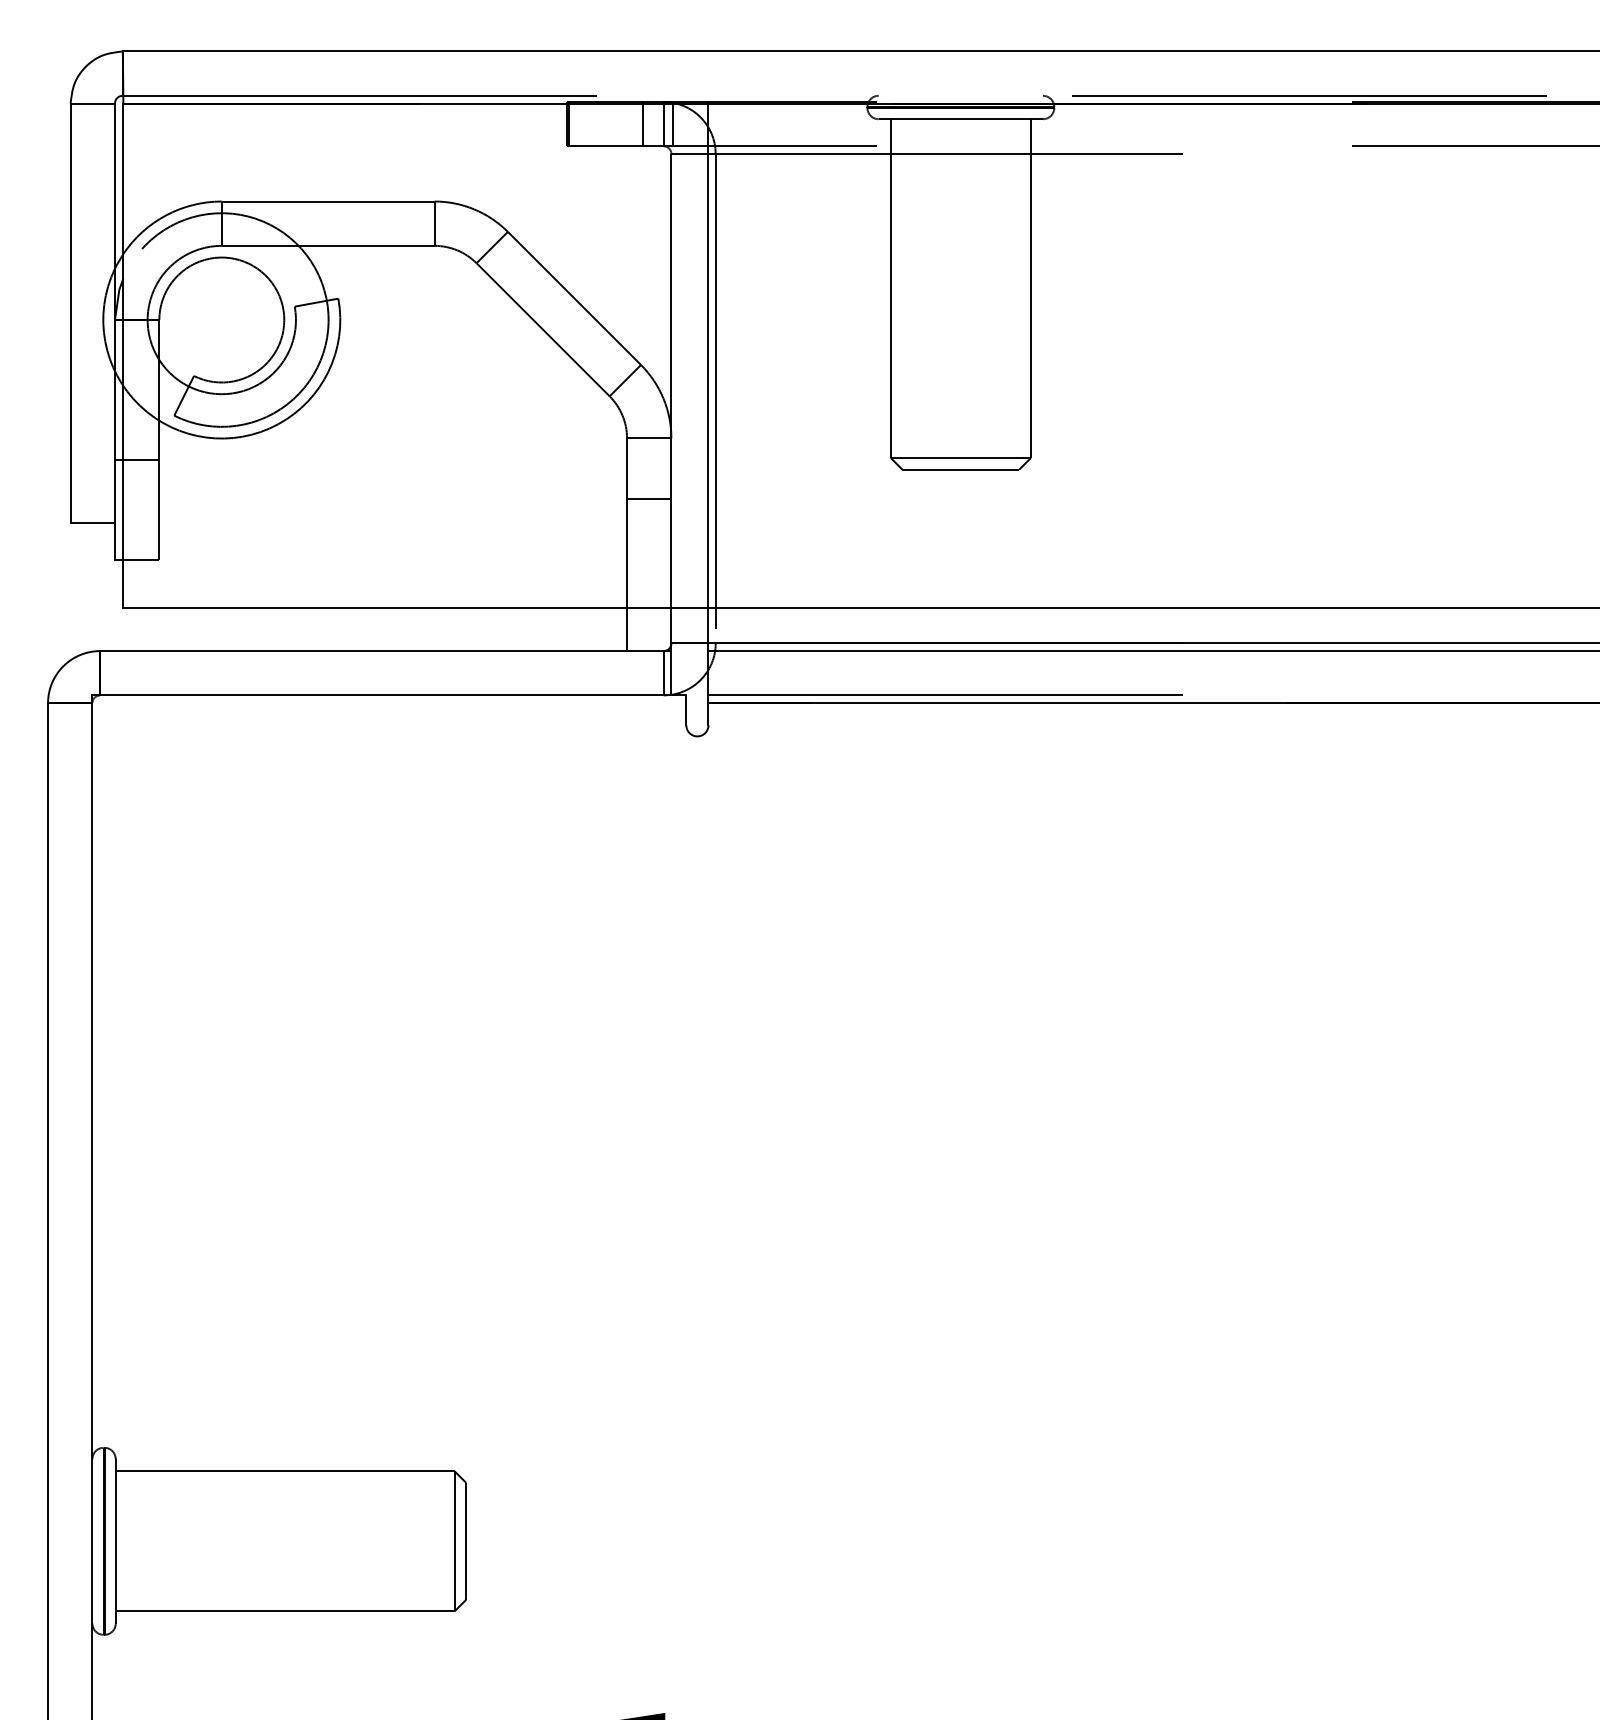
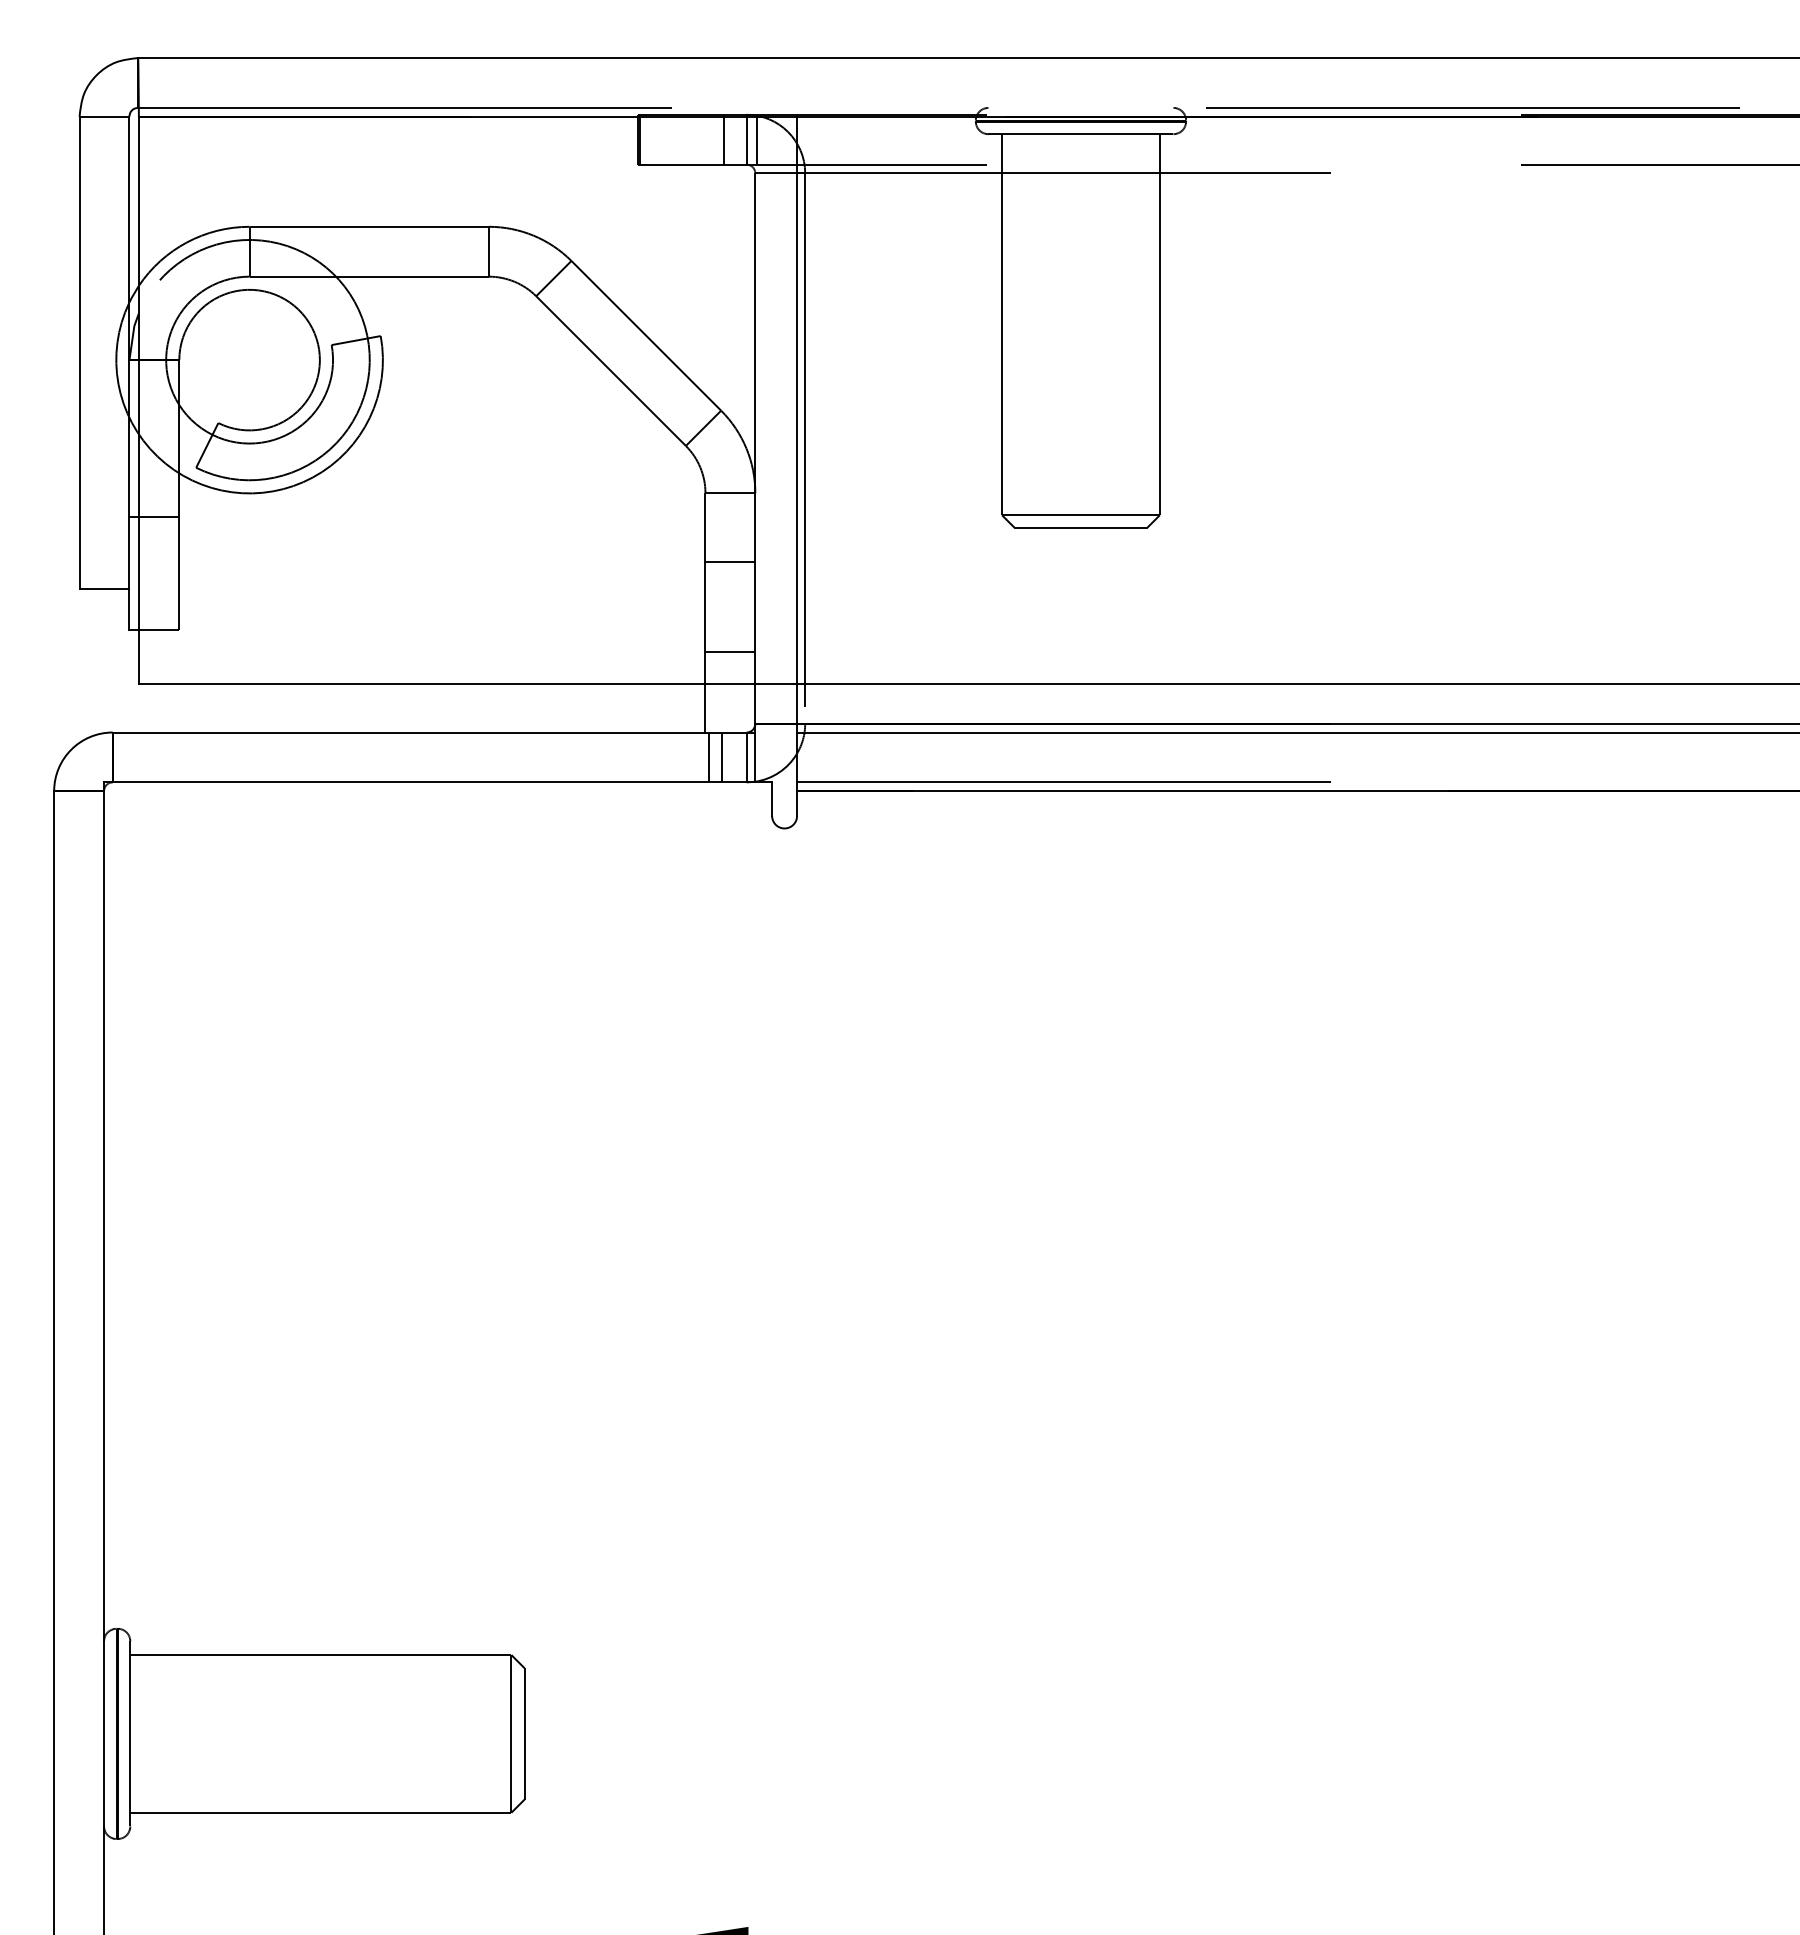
line: (649, 579) -> (730, 652), added
line: (630, 673) -> (709, 757), added
line: (641, 673) -> (721, 757), added

